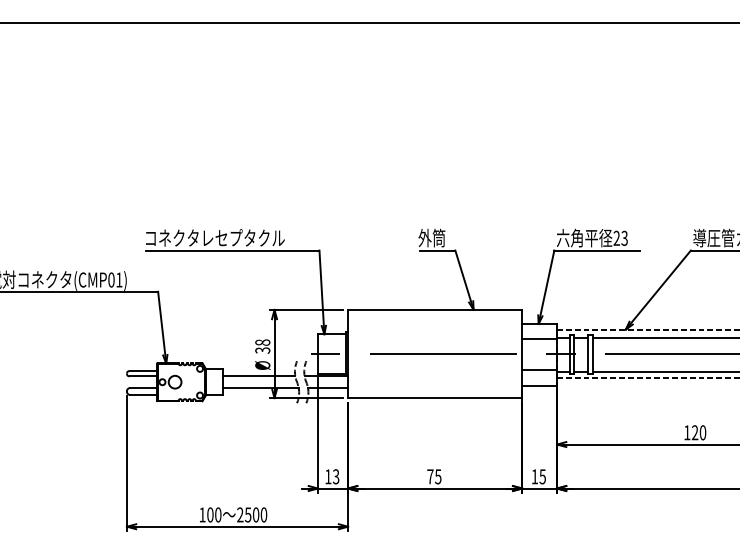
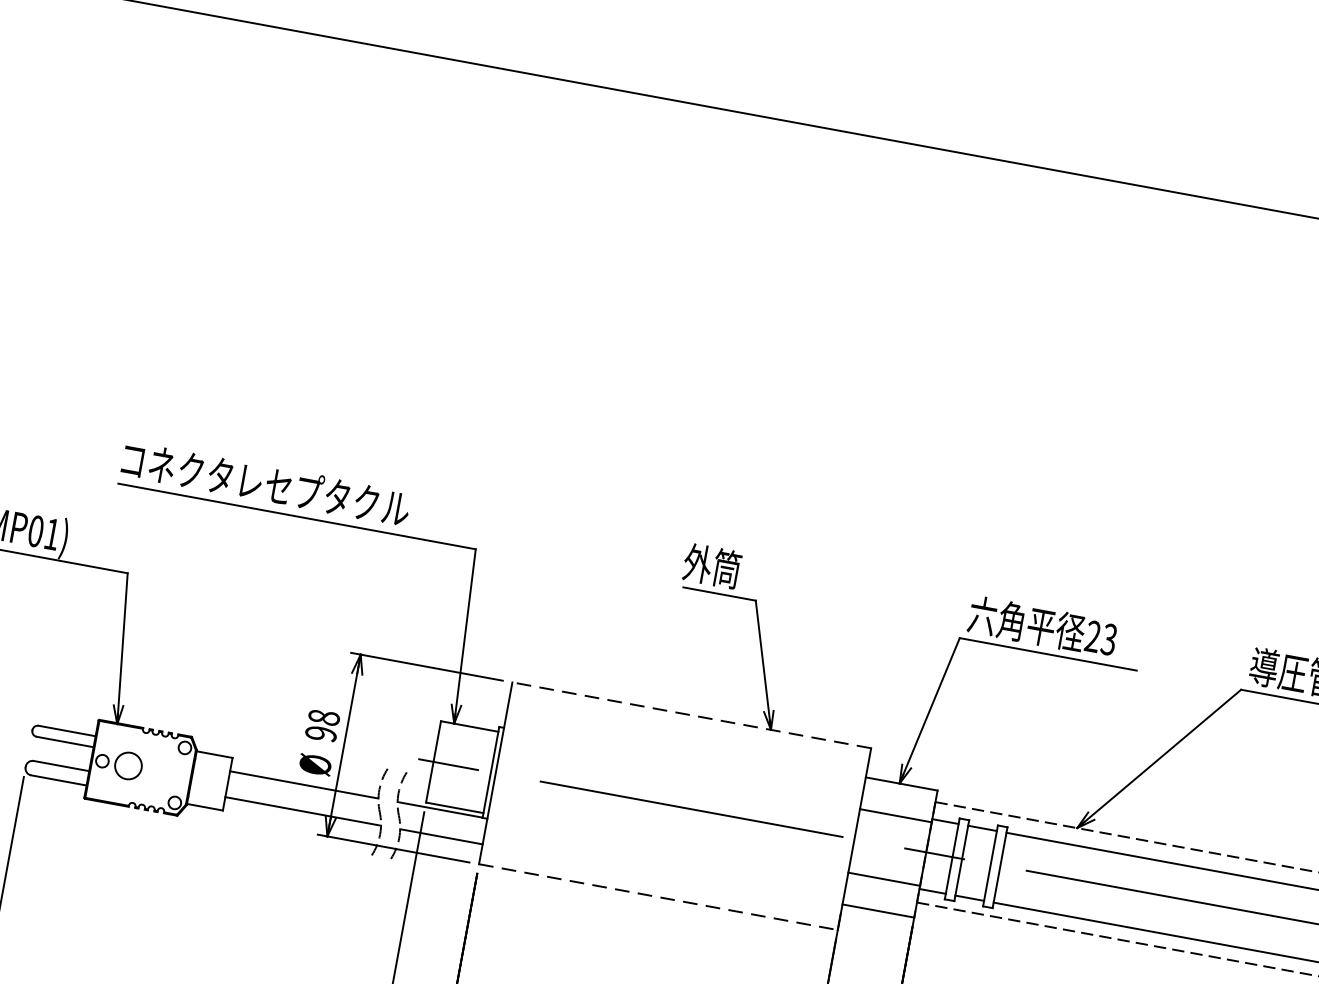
line: (434, 309) -> (690, 714), solid -> dashed
text: (262, 350) -> (320, 733), 38 -> 98
line: (435, 398) -> (658, 898), solid -> dashed

